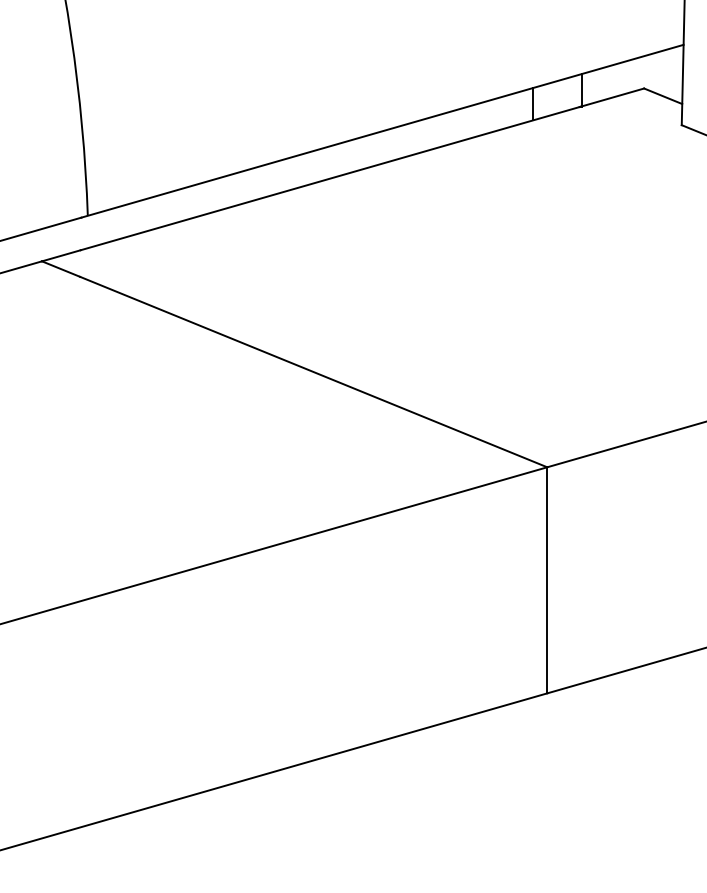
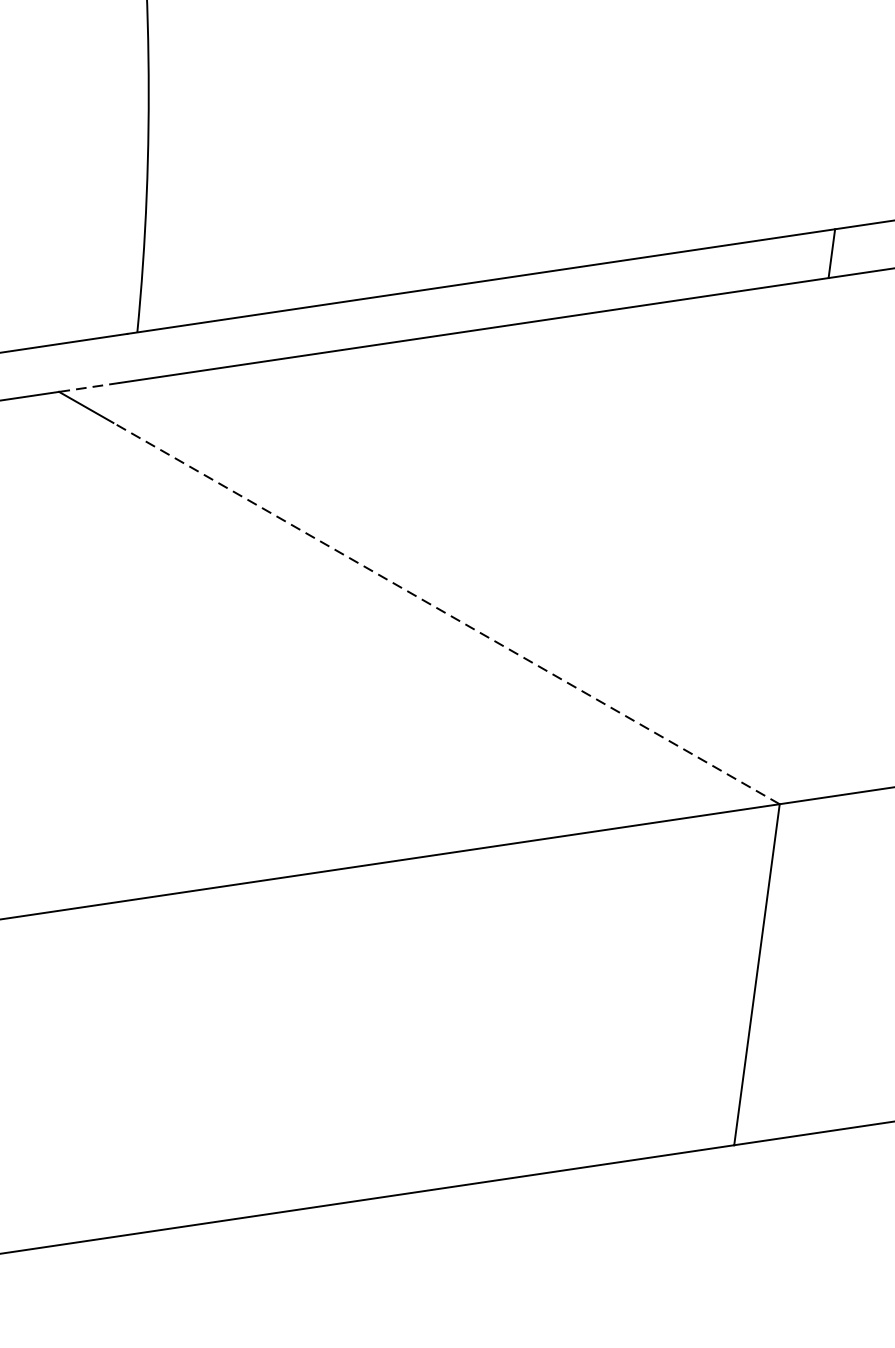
line: (60, 255) -> (88, 386), solid -> dashed
line: (313, 371) -> (446, 612), solid -> dashed

